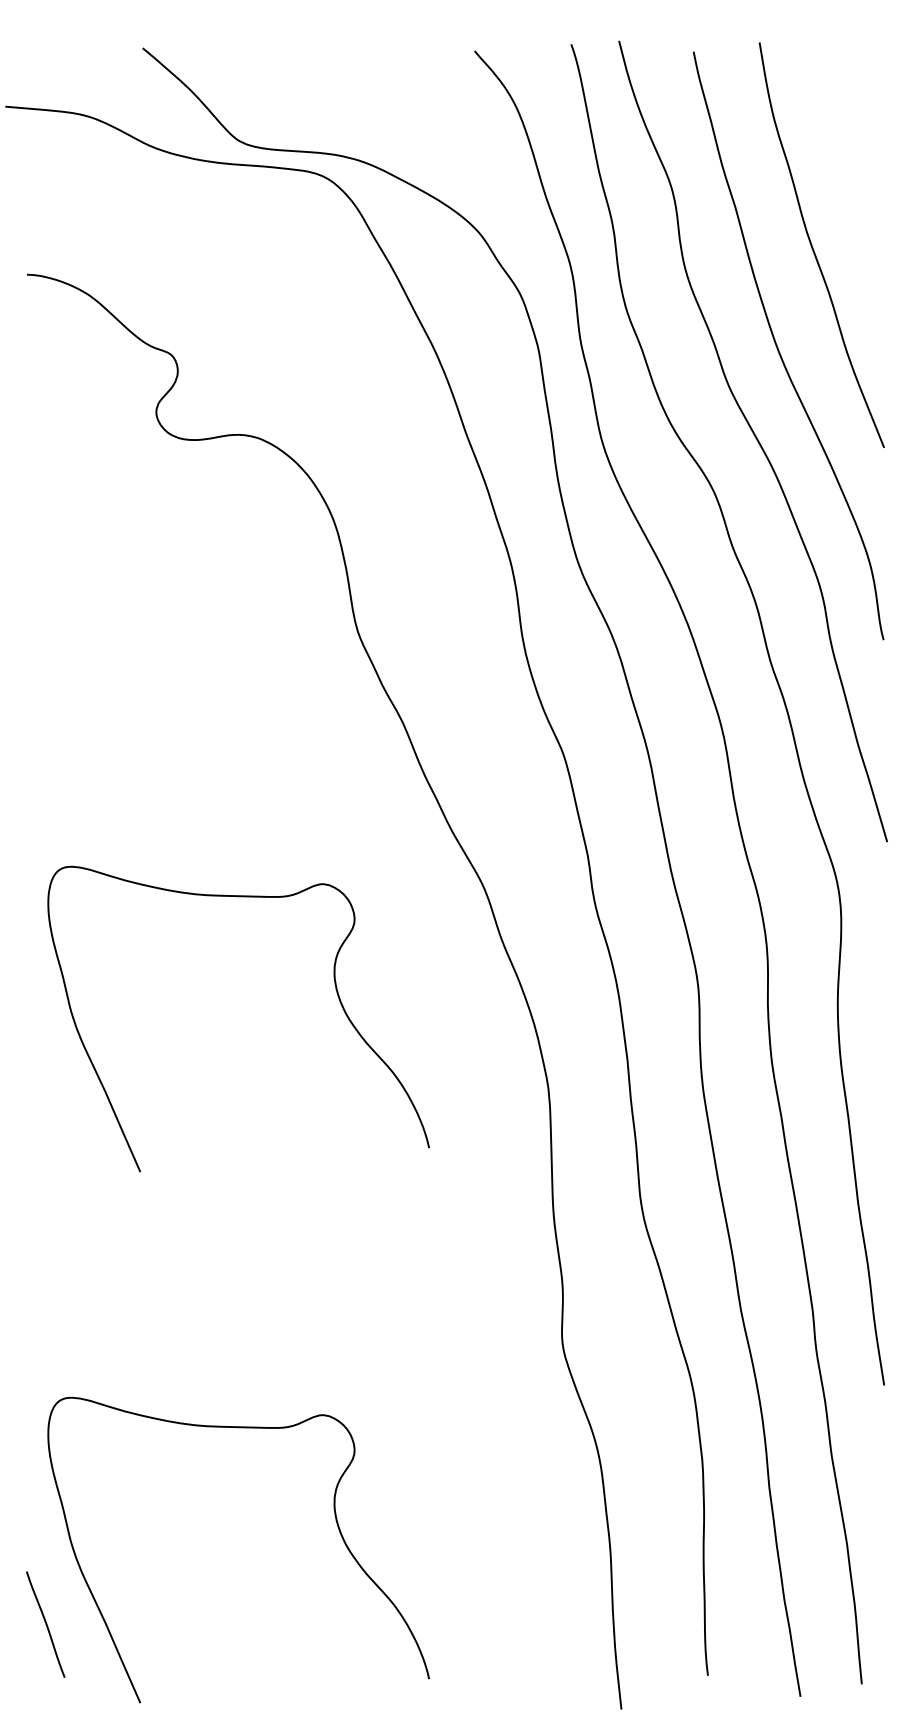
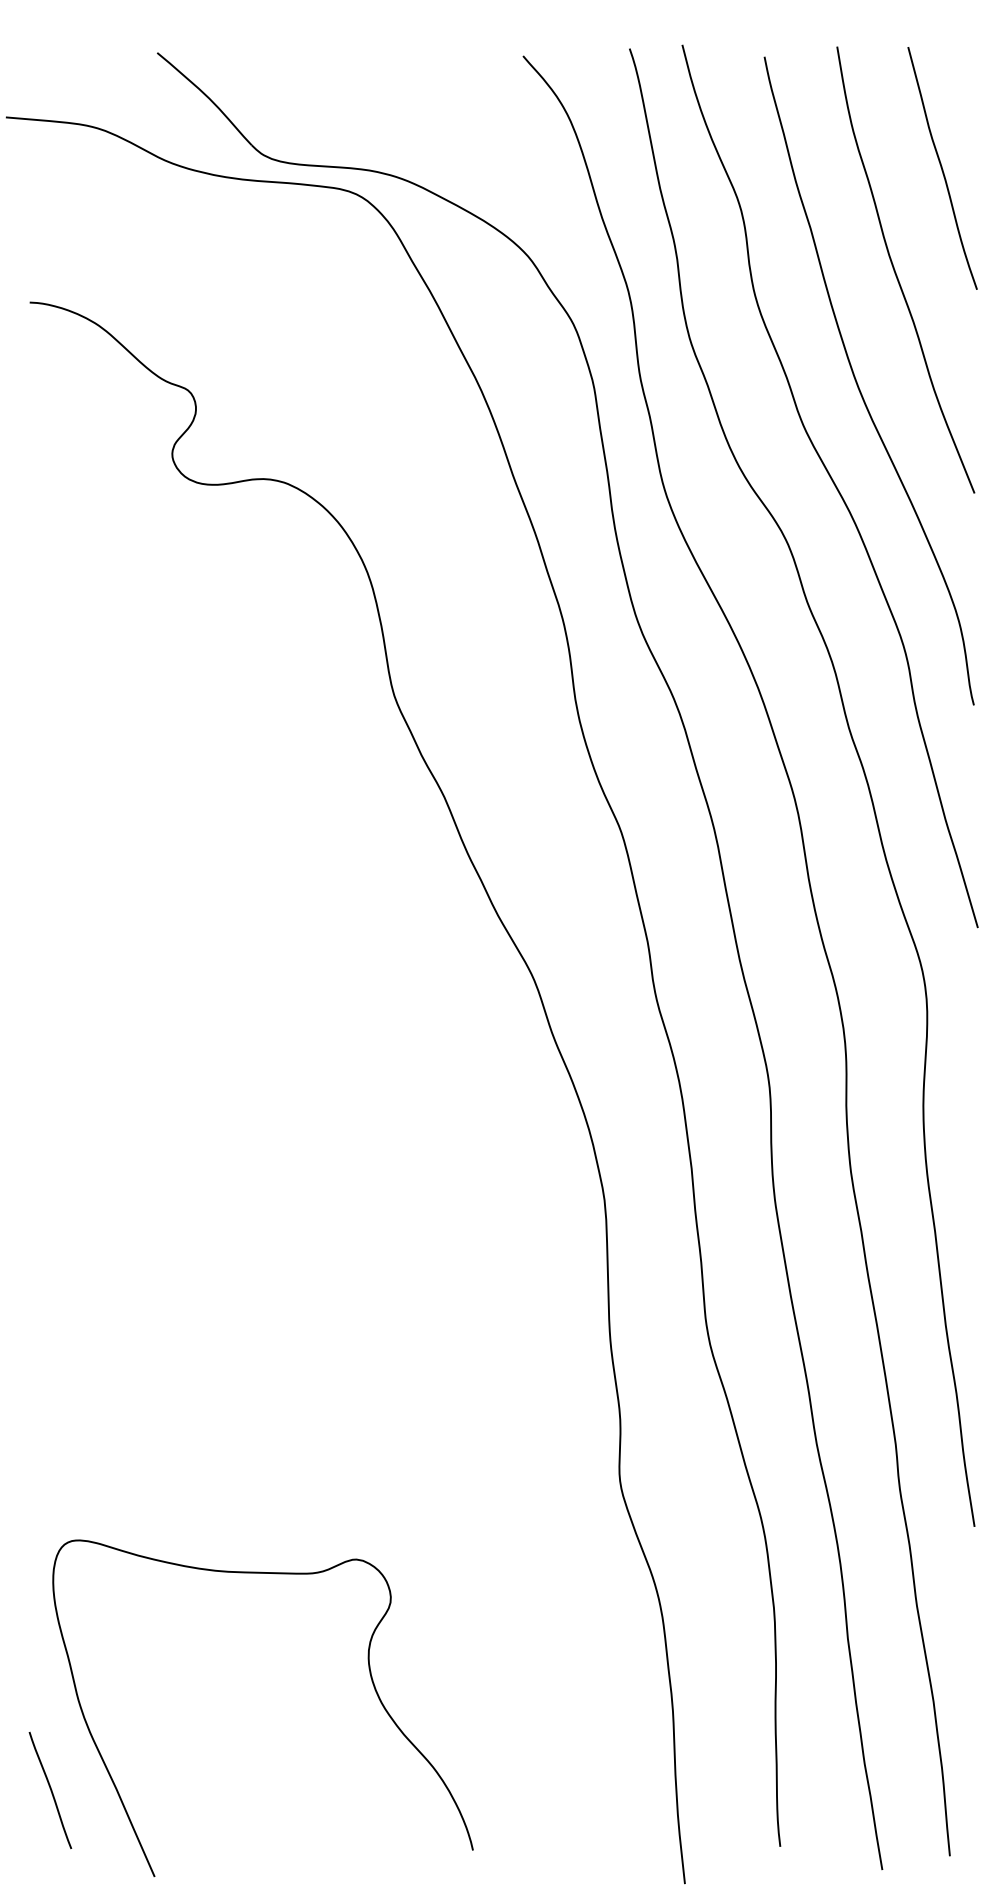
curve: (855, 152) -> (942, 167), added
curve: (336, 993) -> (370, 1094), removed

